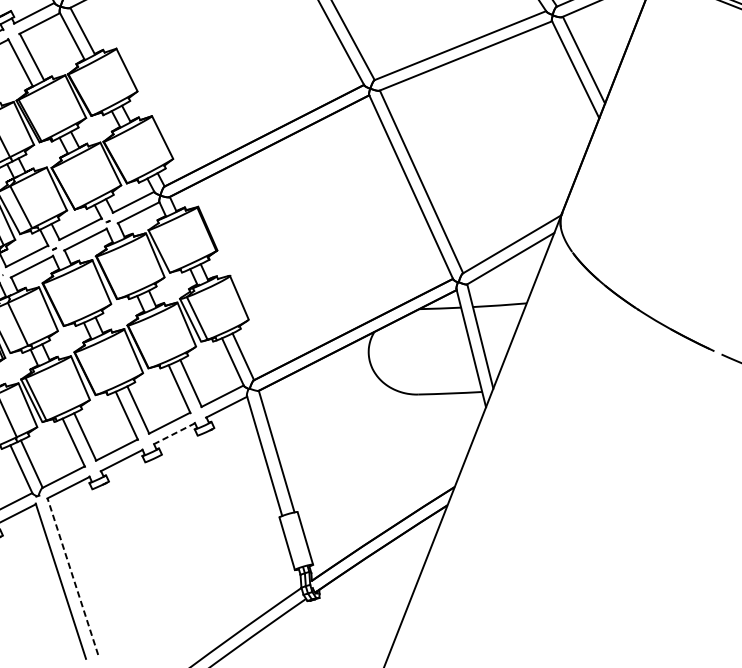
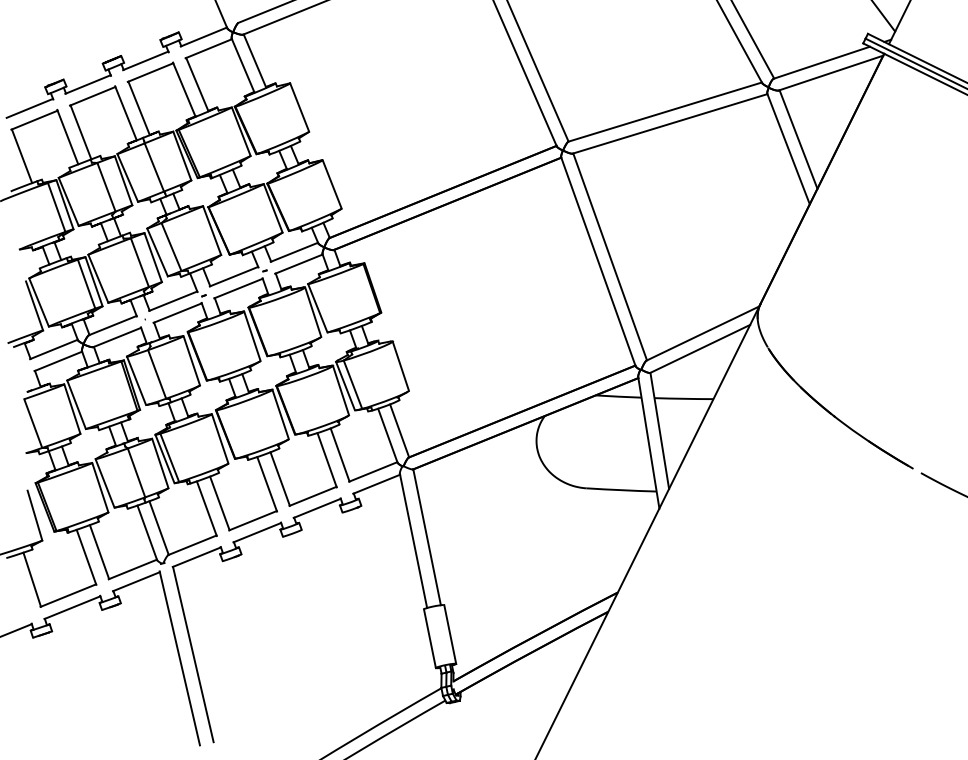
line: (174, 433) -> (317, 508), dashed -> solid
line: (73, 576) -> (193, 654), dashed -> solid

